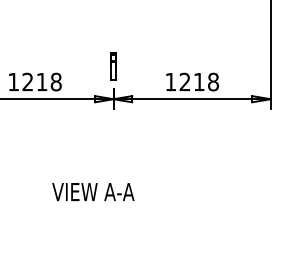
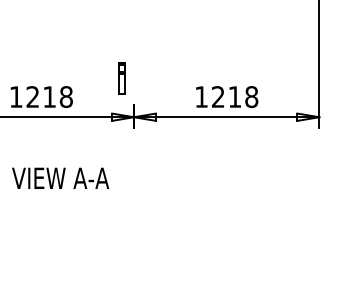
part: (113, 66) -> (122, 78), moved
text: (93, 191) -> (60, 177), moved

